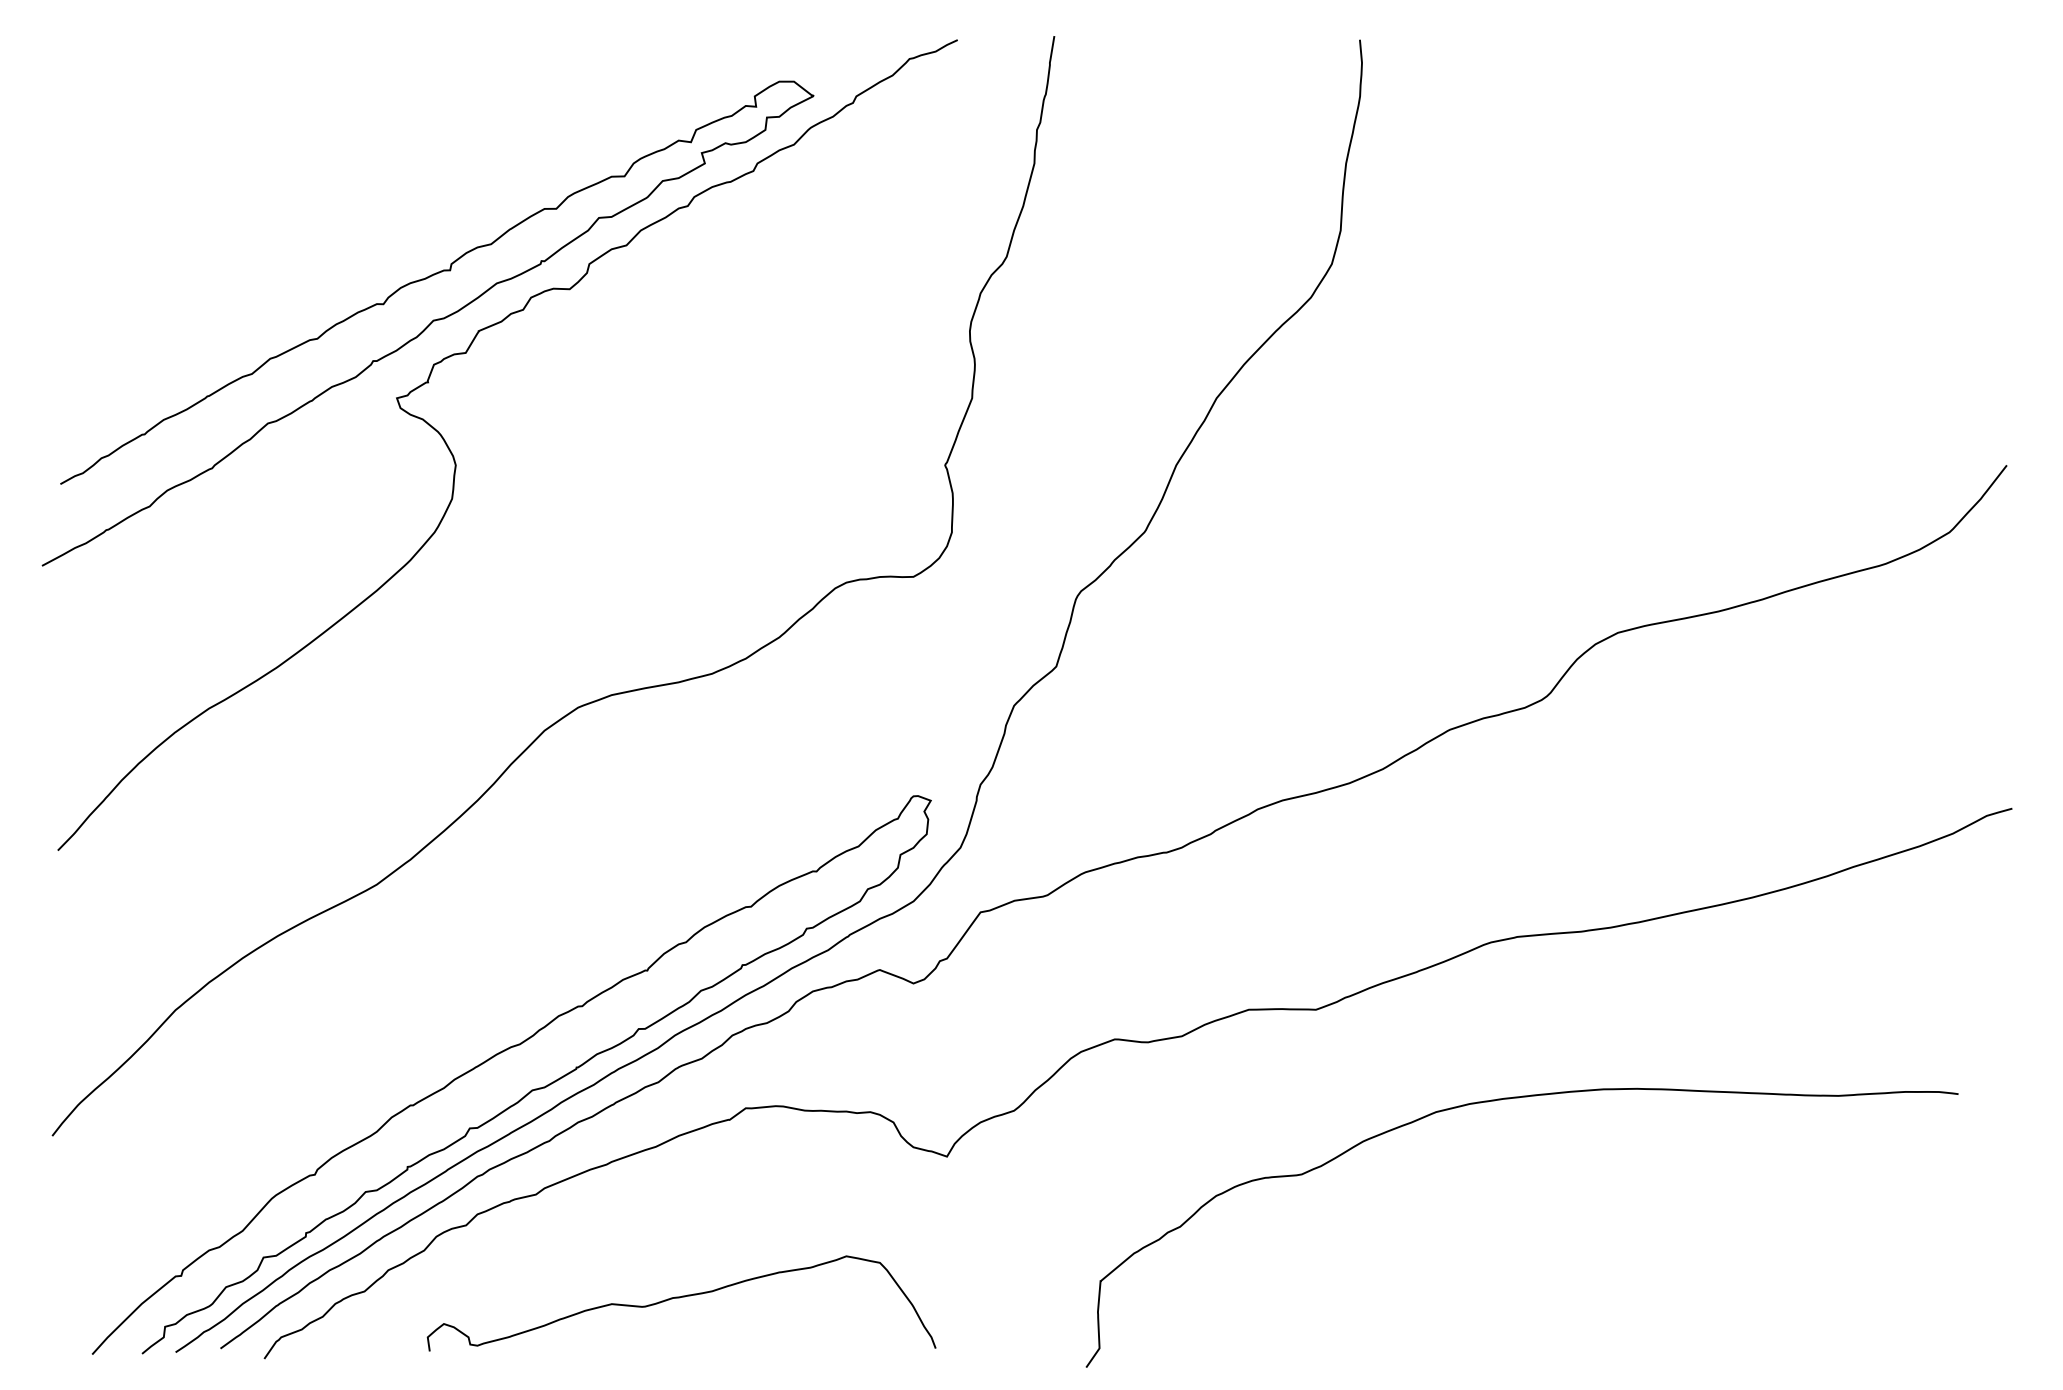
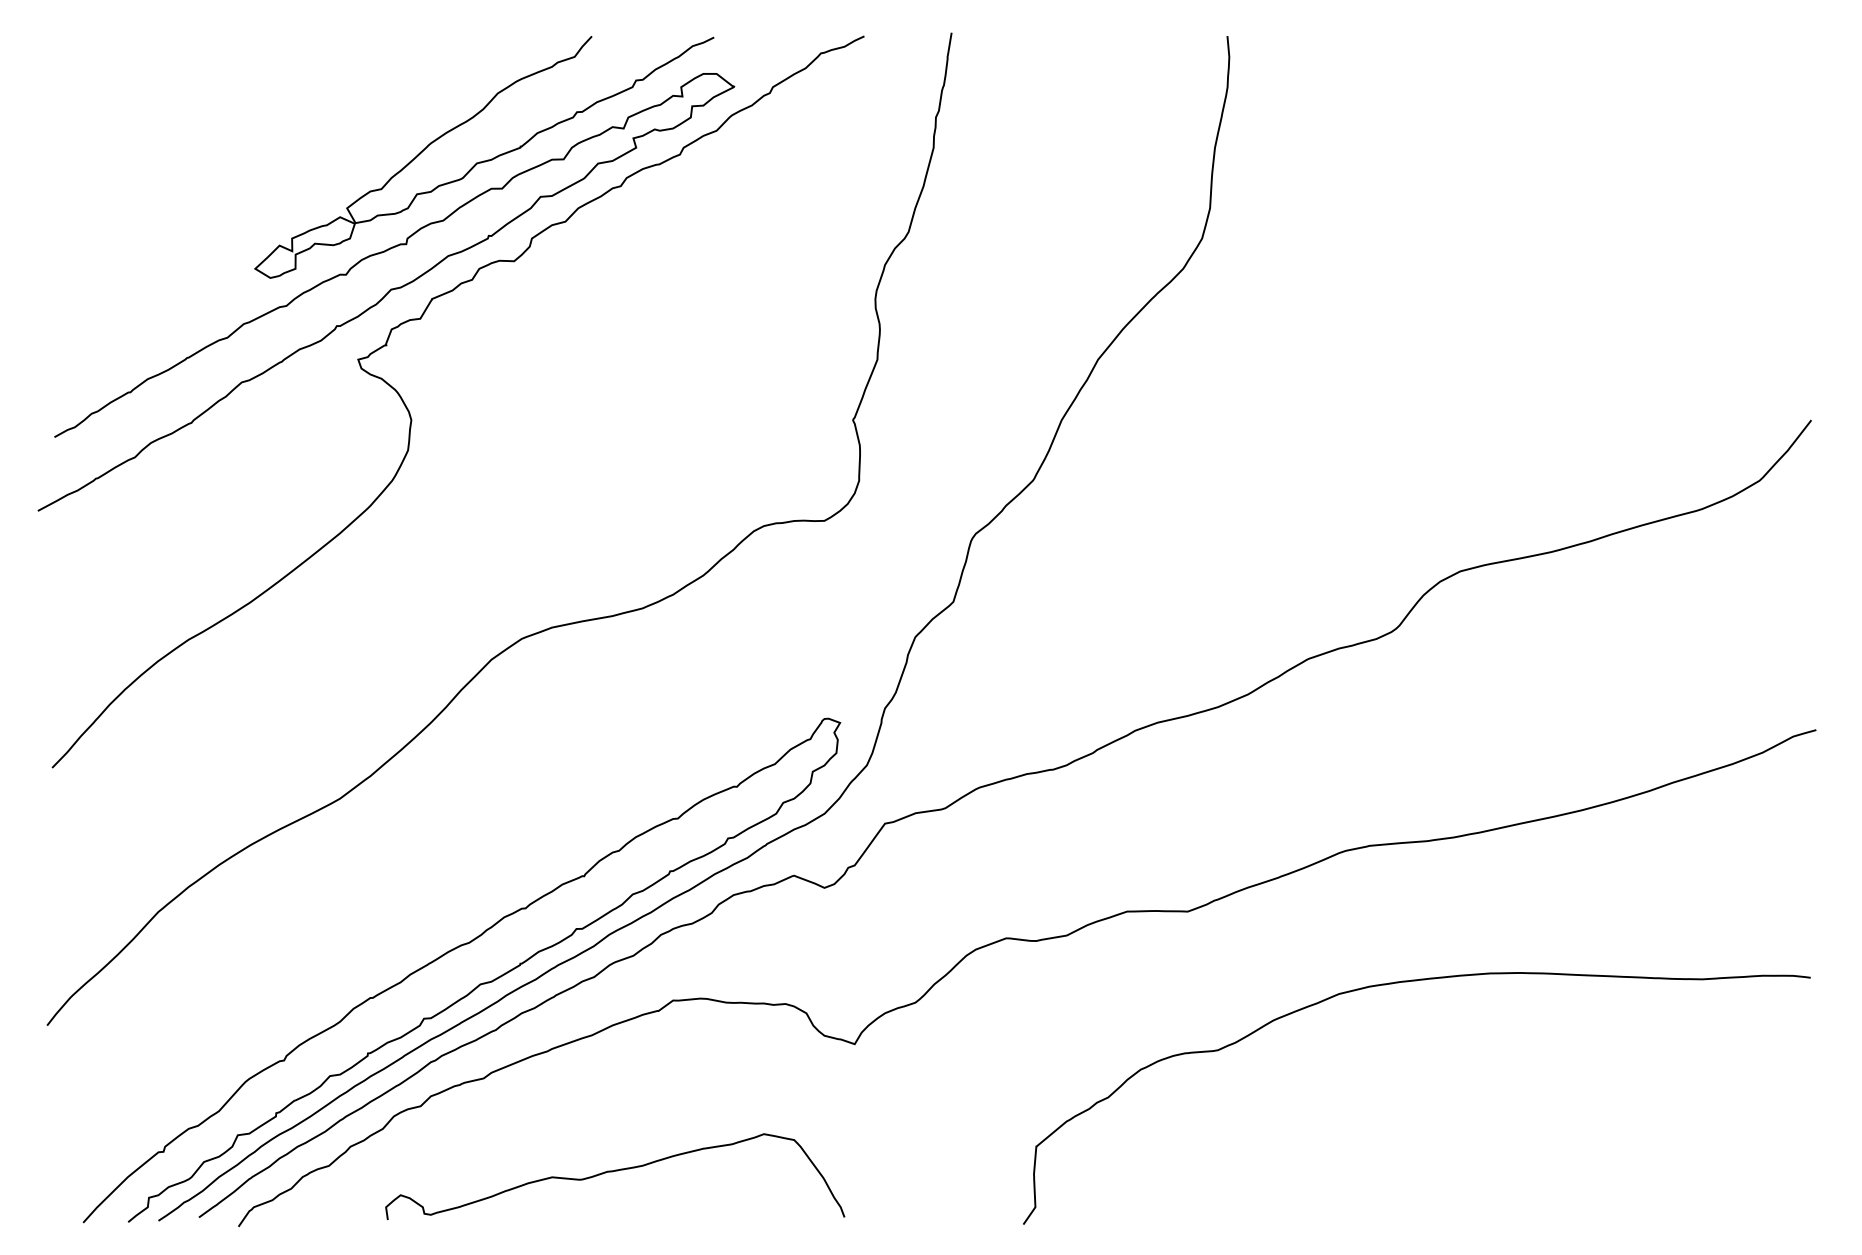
part: (536, 174) -> (484, 157), added
curve: (1511, 1099) -> (1407, 982), moved

